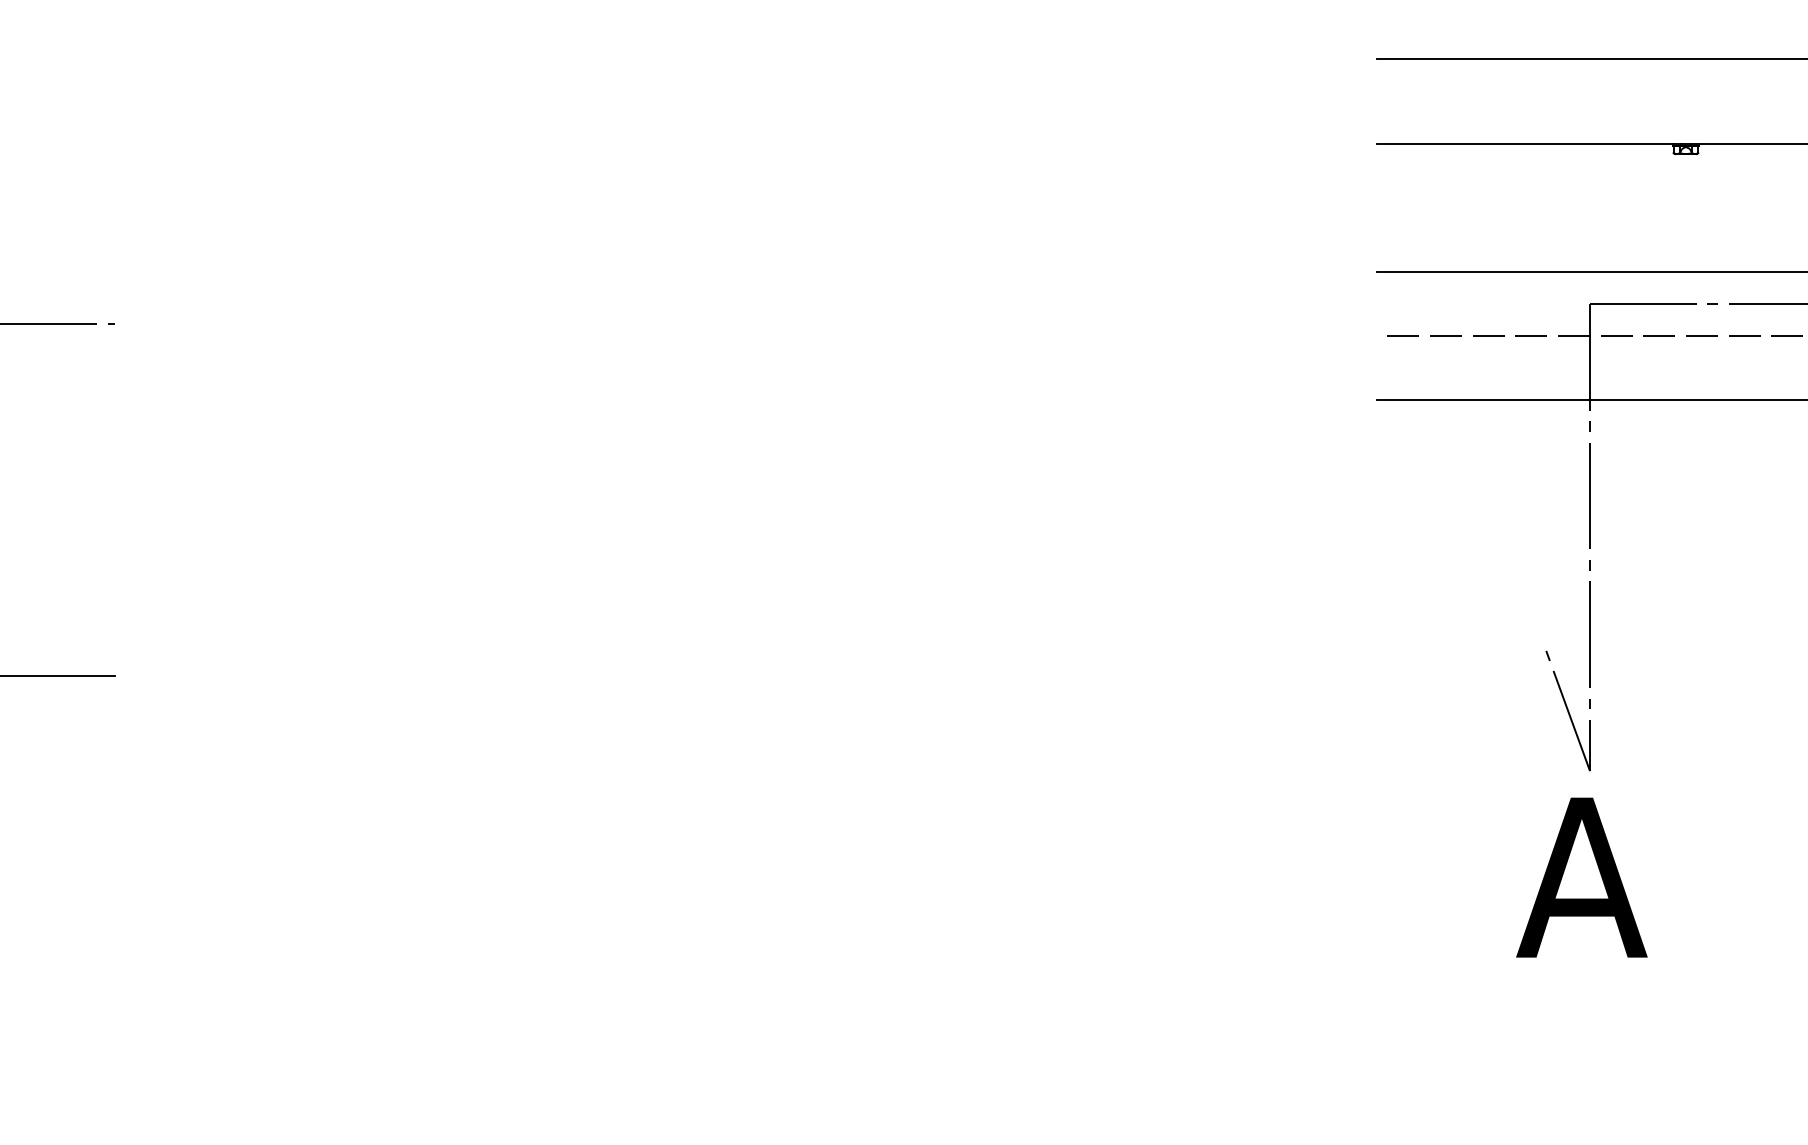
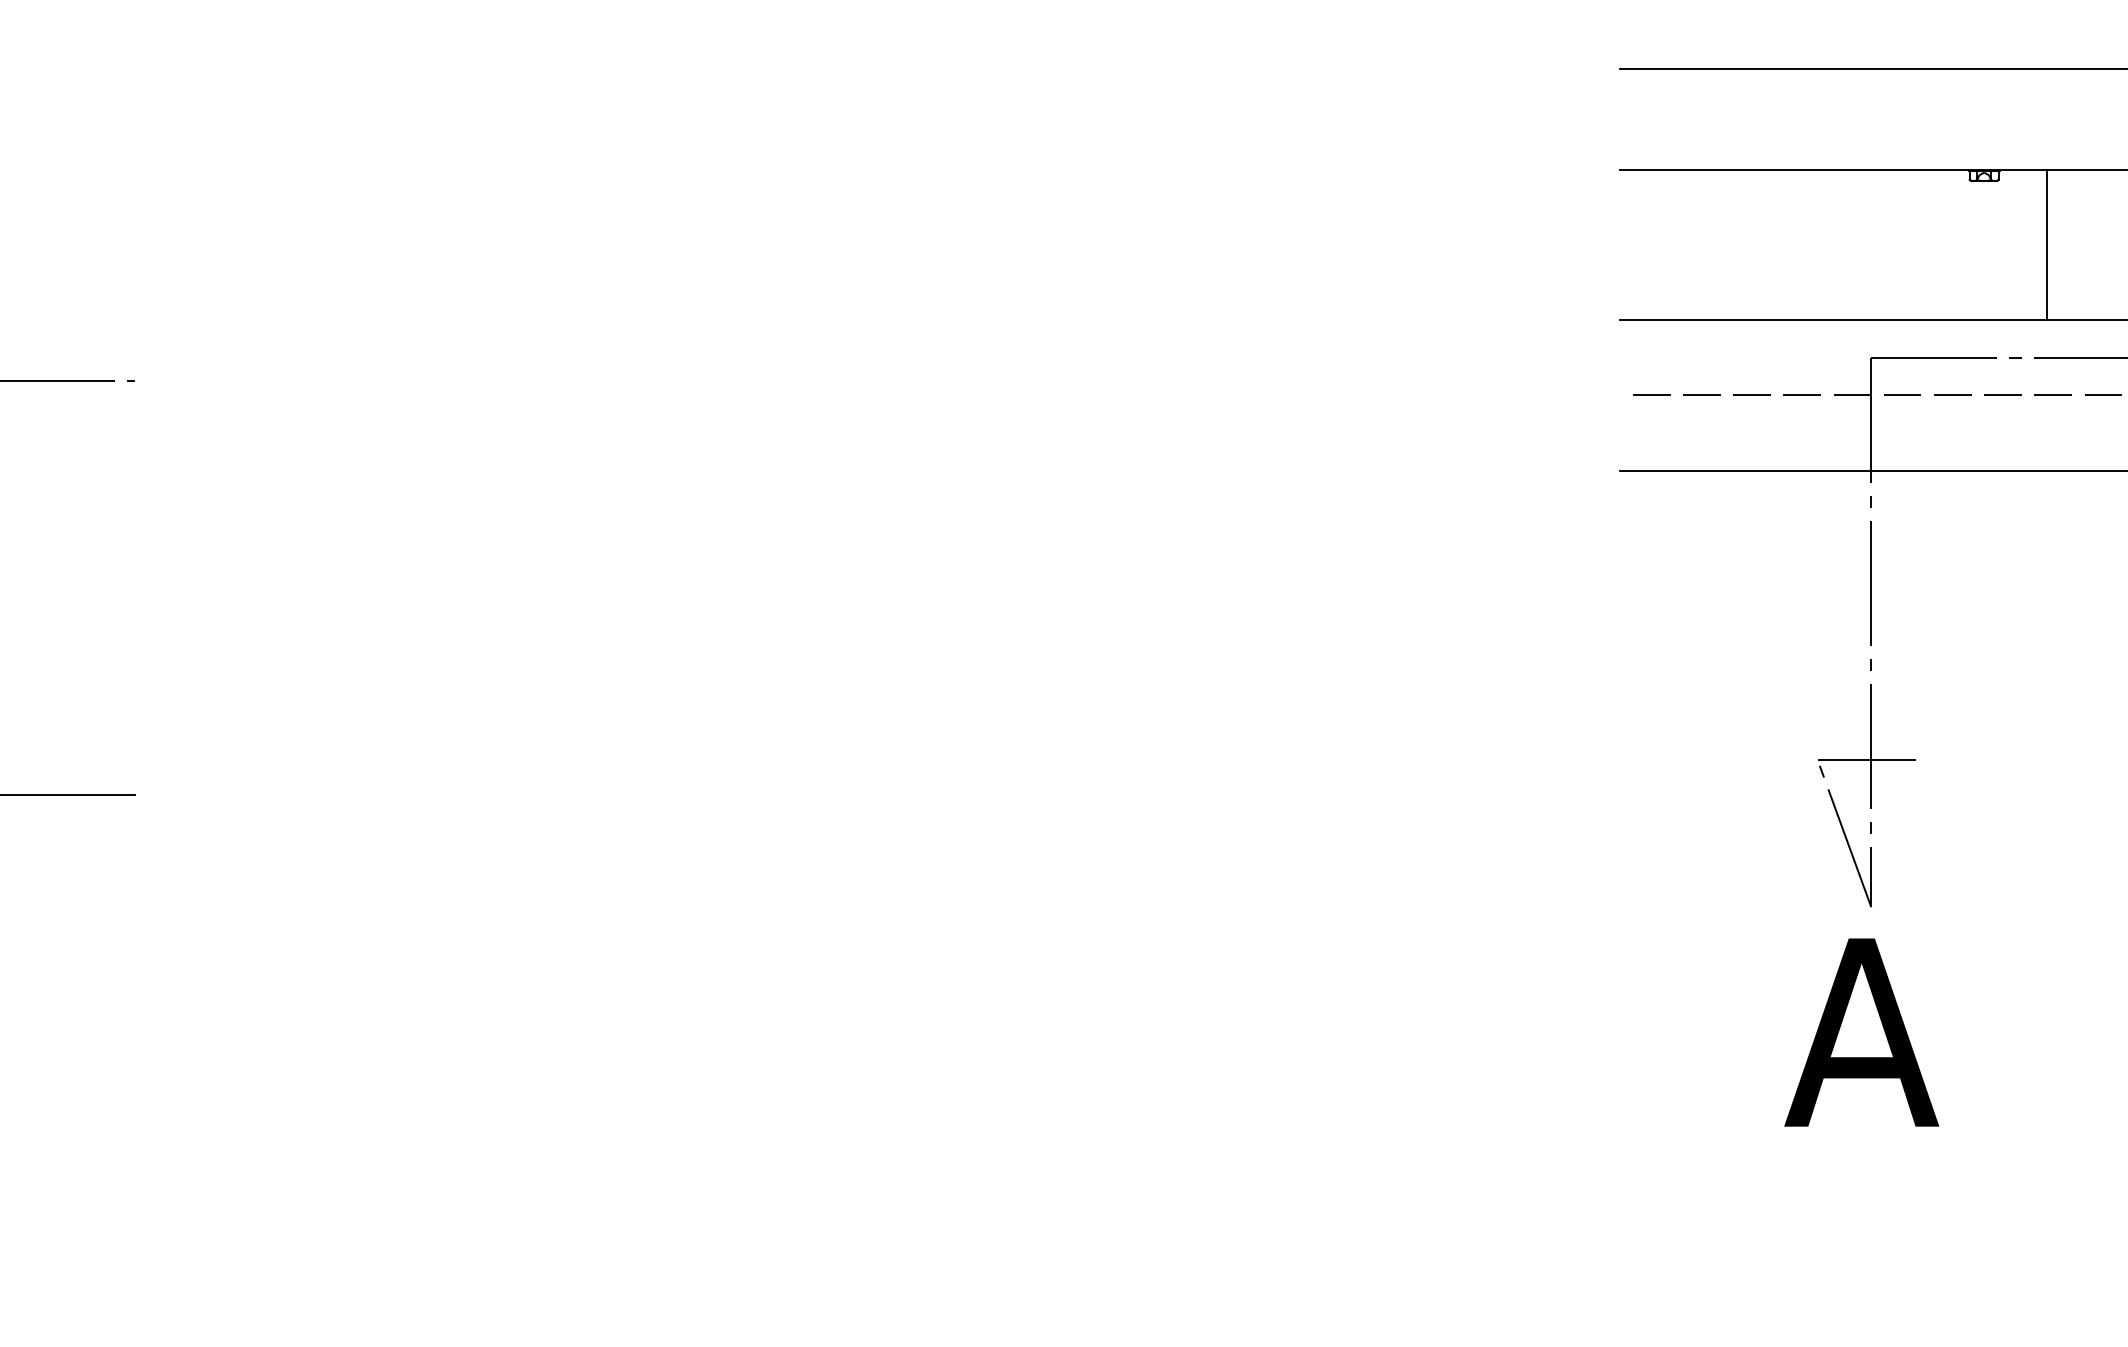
line: (1738, 207) -> (2046, 244), added
line: (1585, 646) -> (1866, 760), added

